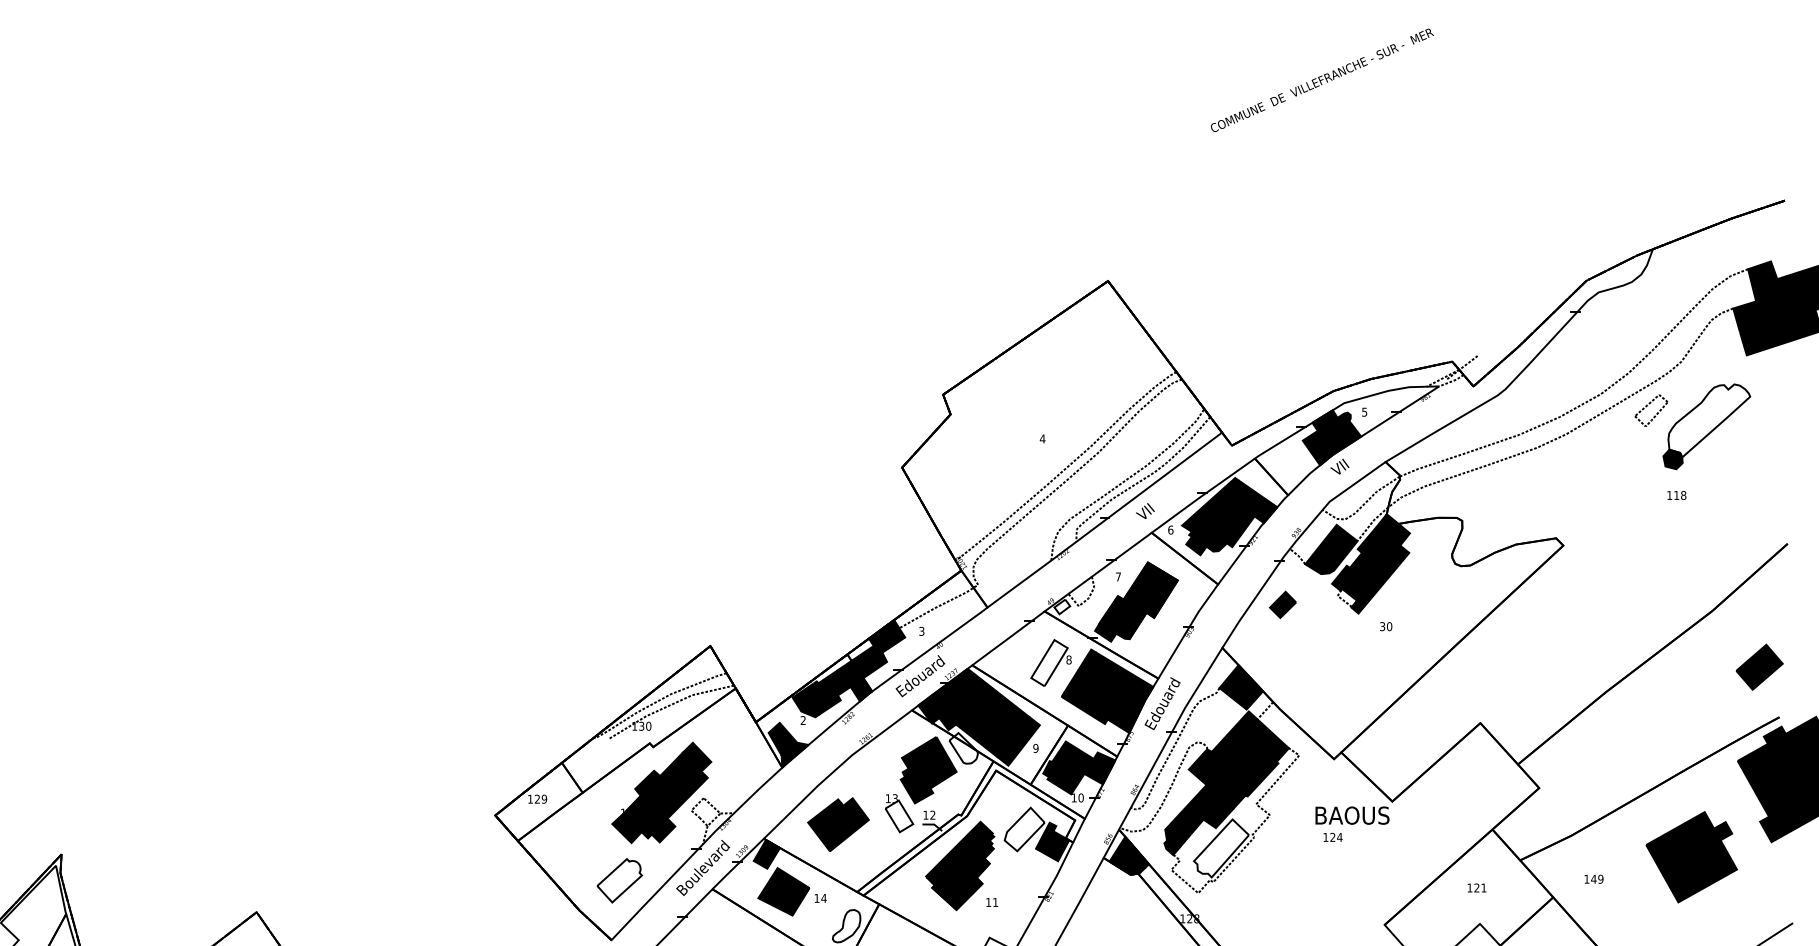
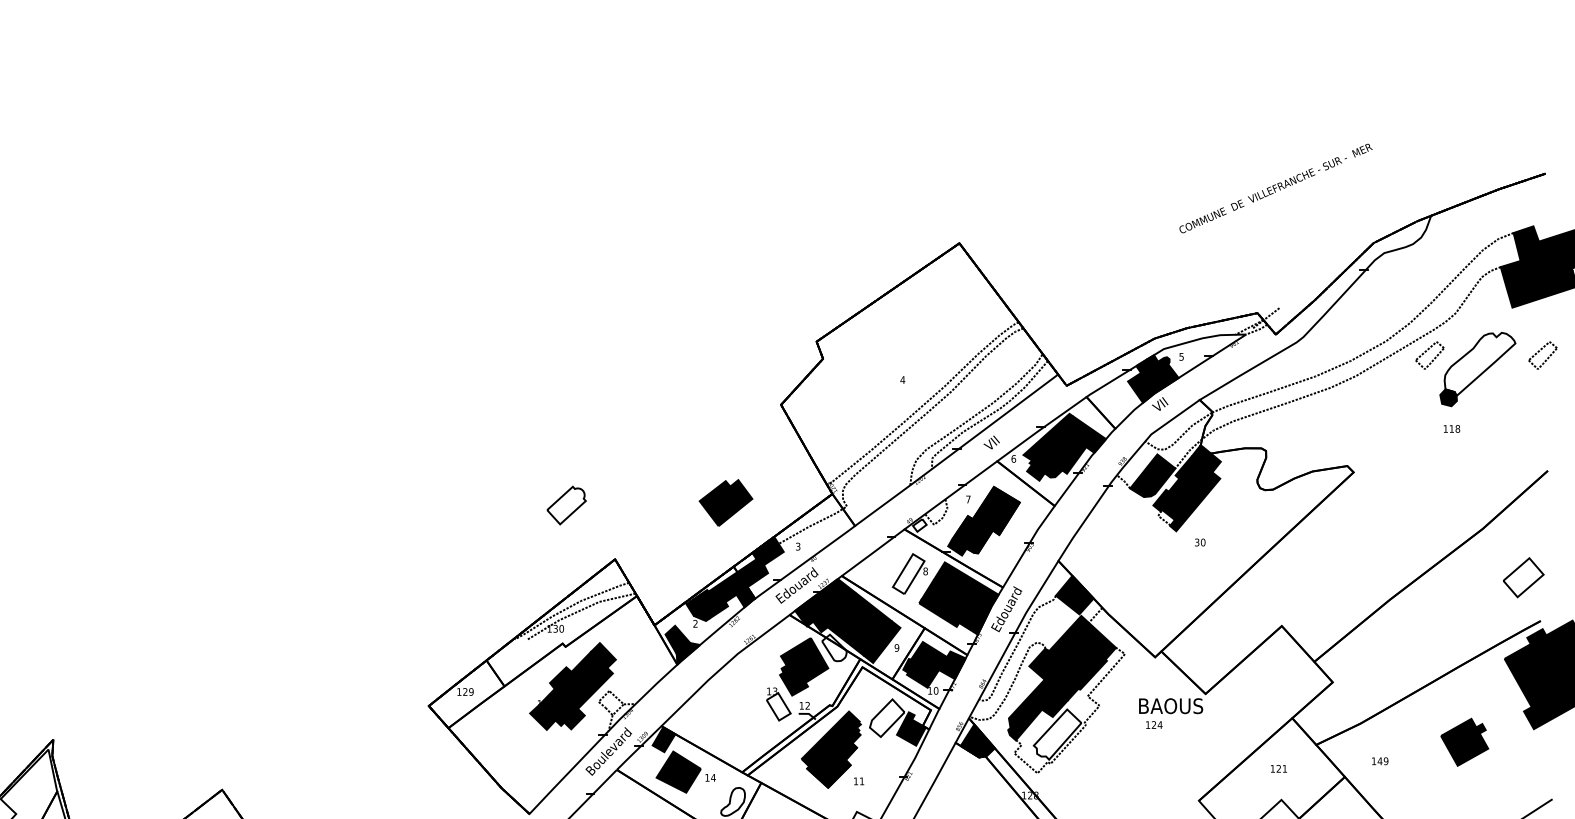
text: (1321, 80) -> (1275, 188), moved
part: (1781, 410) -> (1542, 355), added
part: (1282, 604) -> (1110, 523), removed
fill: (1759, 667) -> (1523, 577), removed
part: (837, 824) -> (725, 502), moved
part: (1691, 857) -> (1464, 742), size x0.6
part: (619, 880) -> (566, 505), moved

